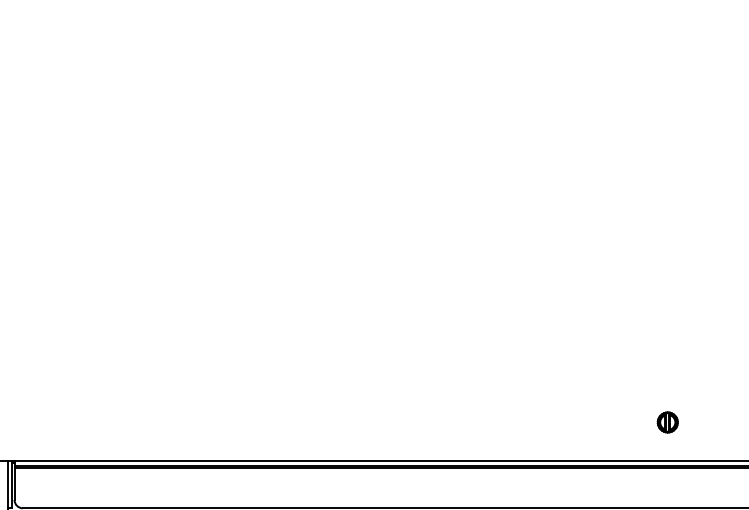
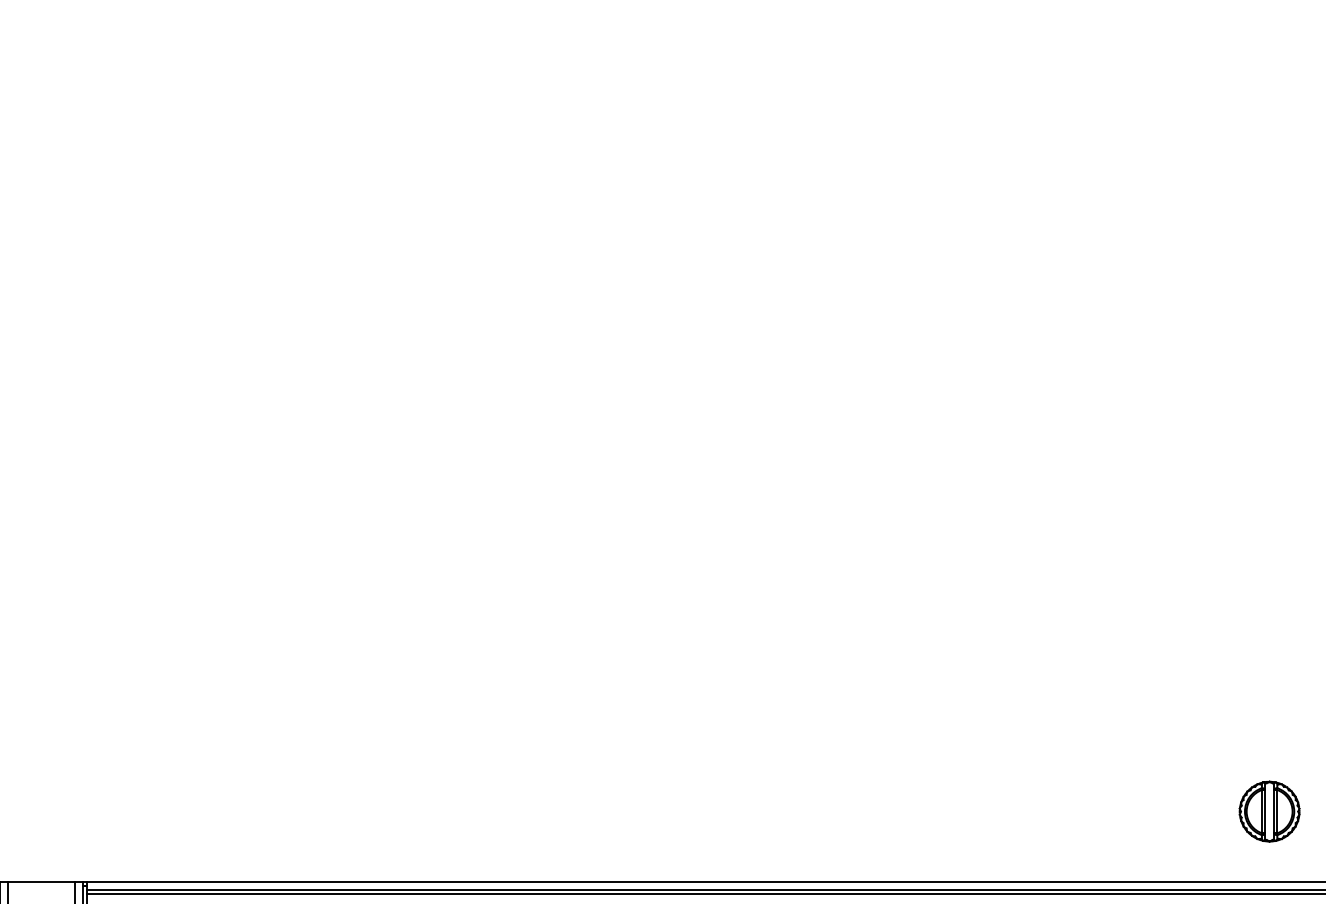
part: (667, 422) -> (1269, 811), size x1.67

